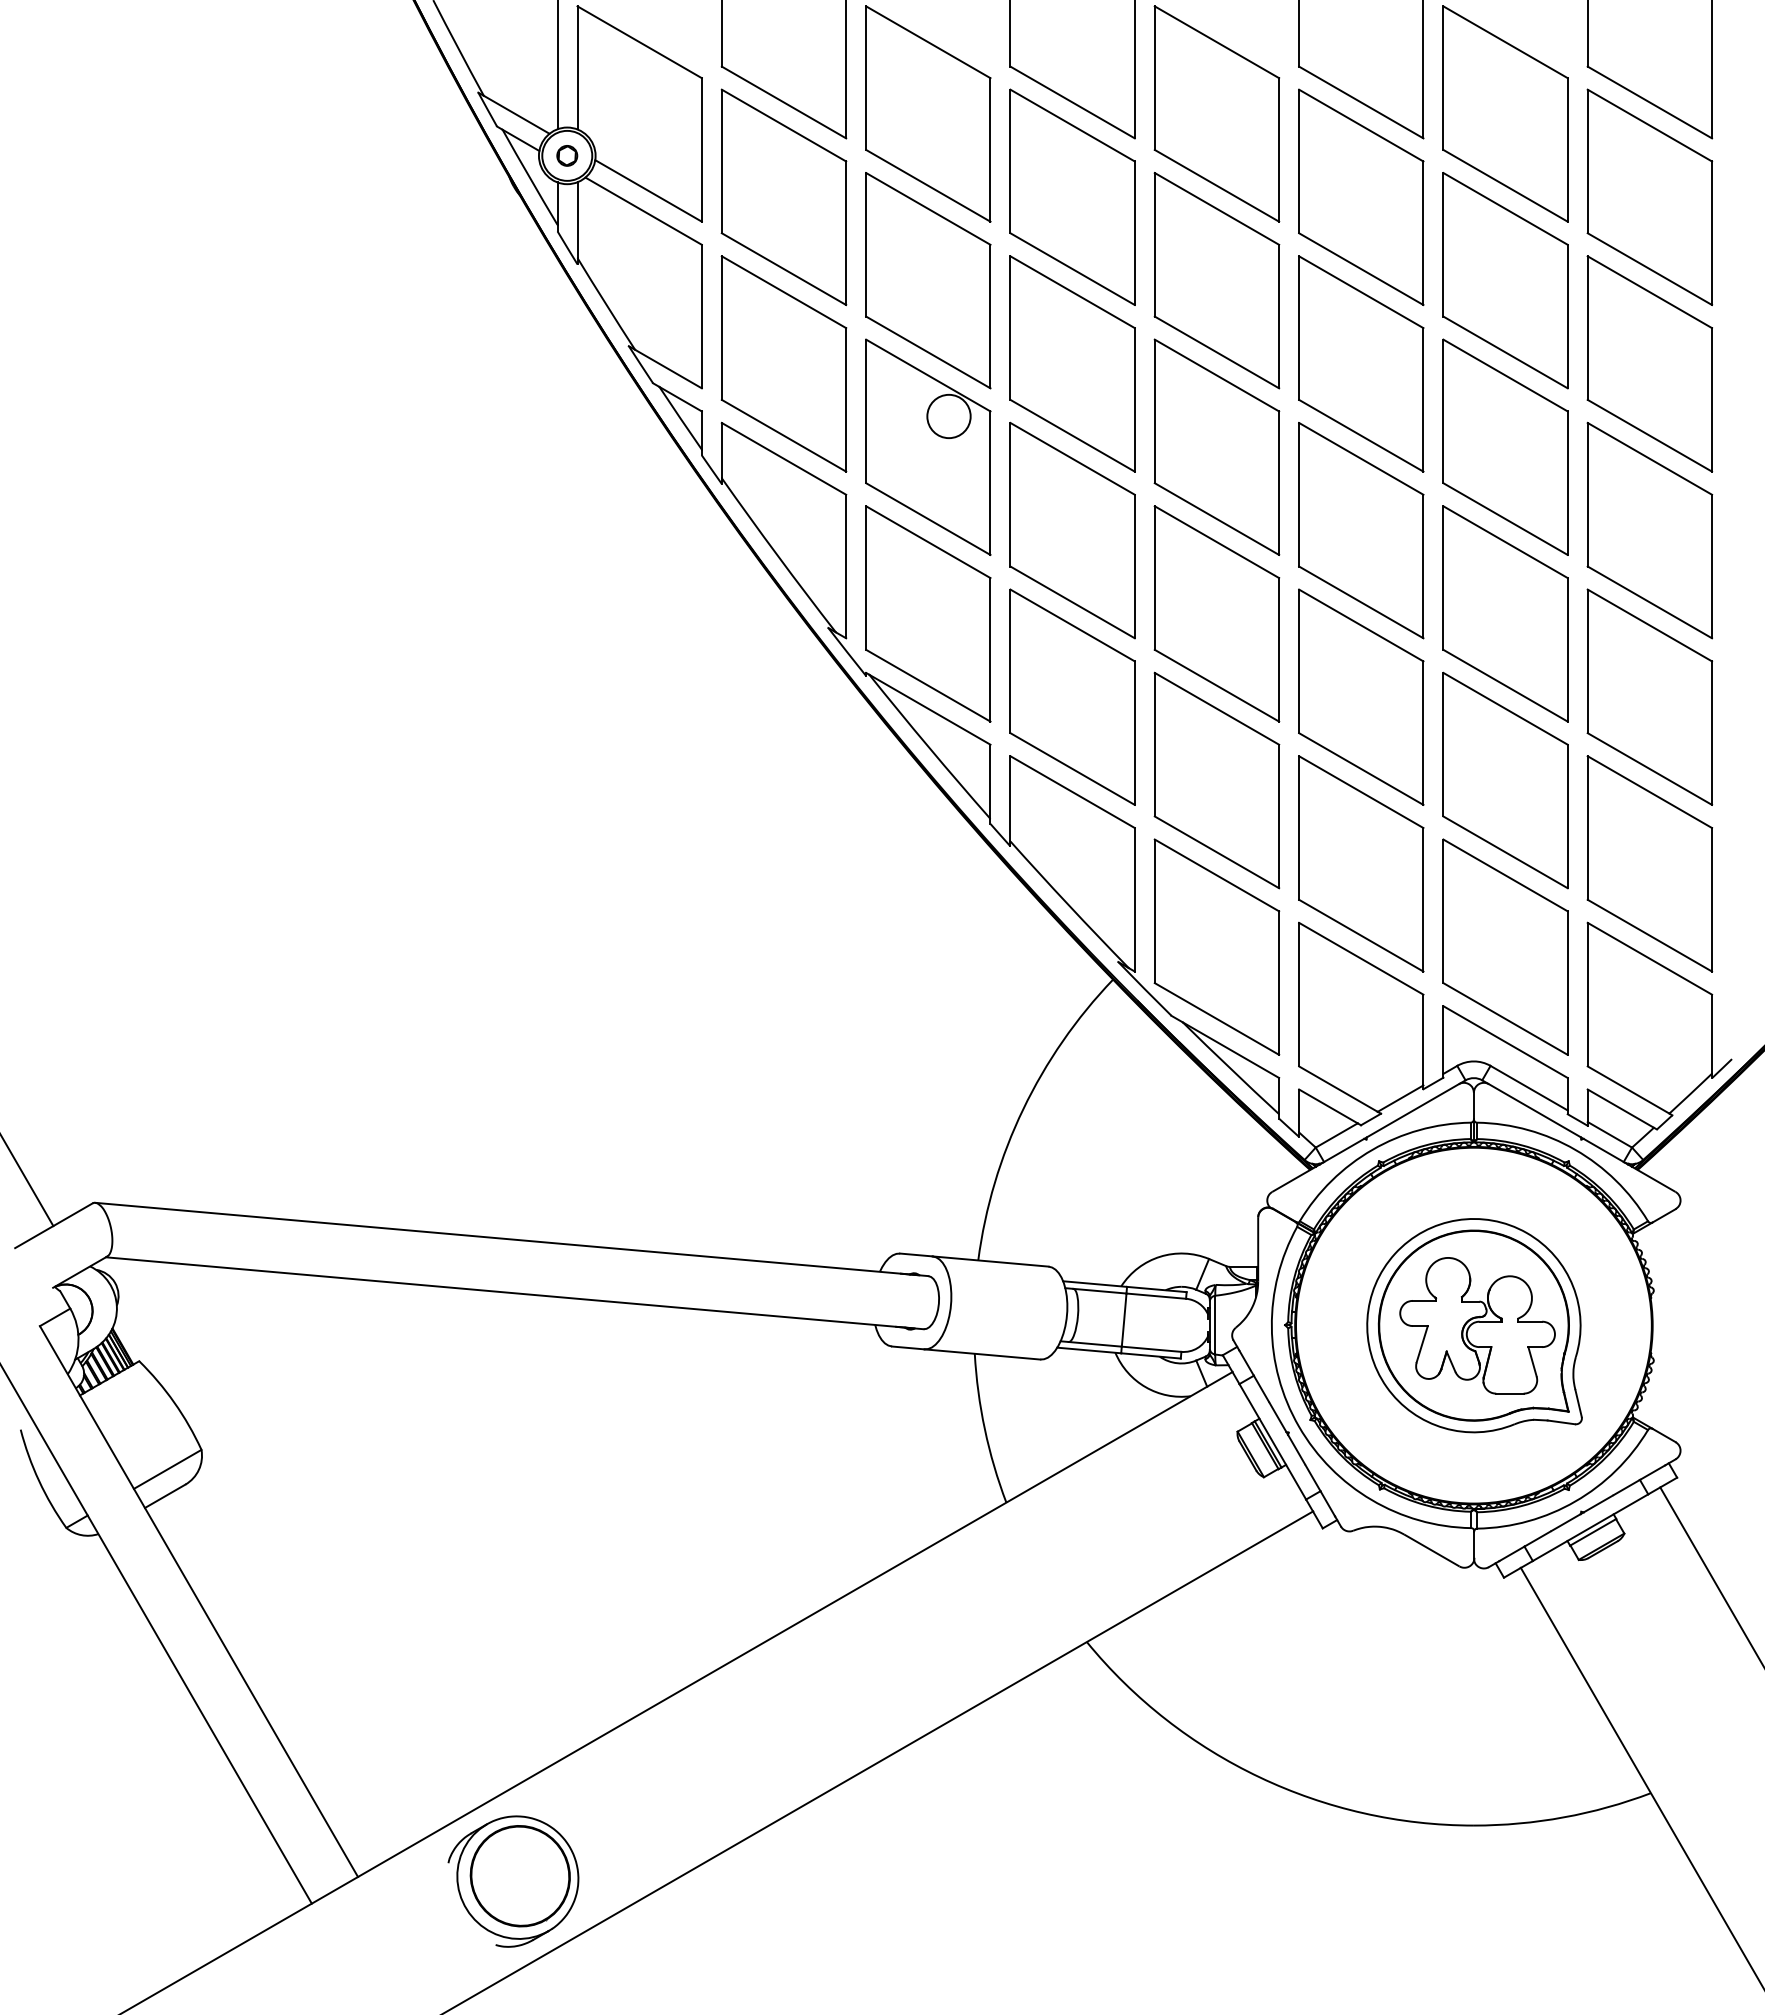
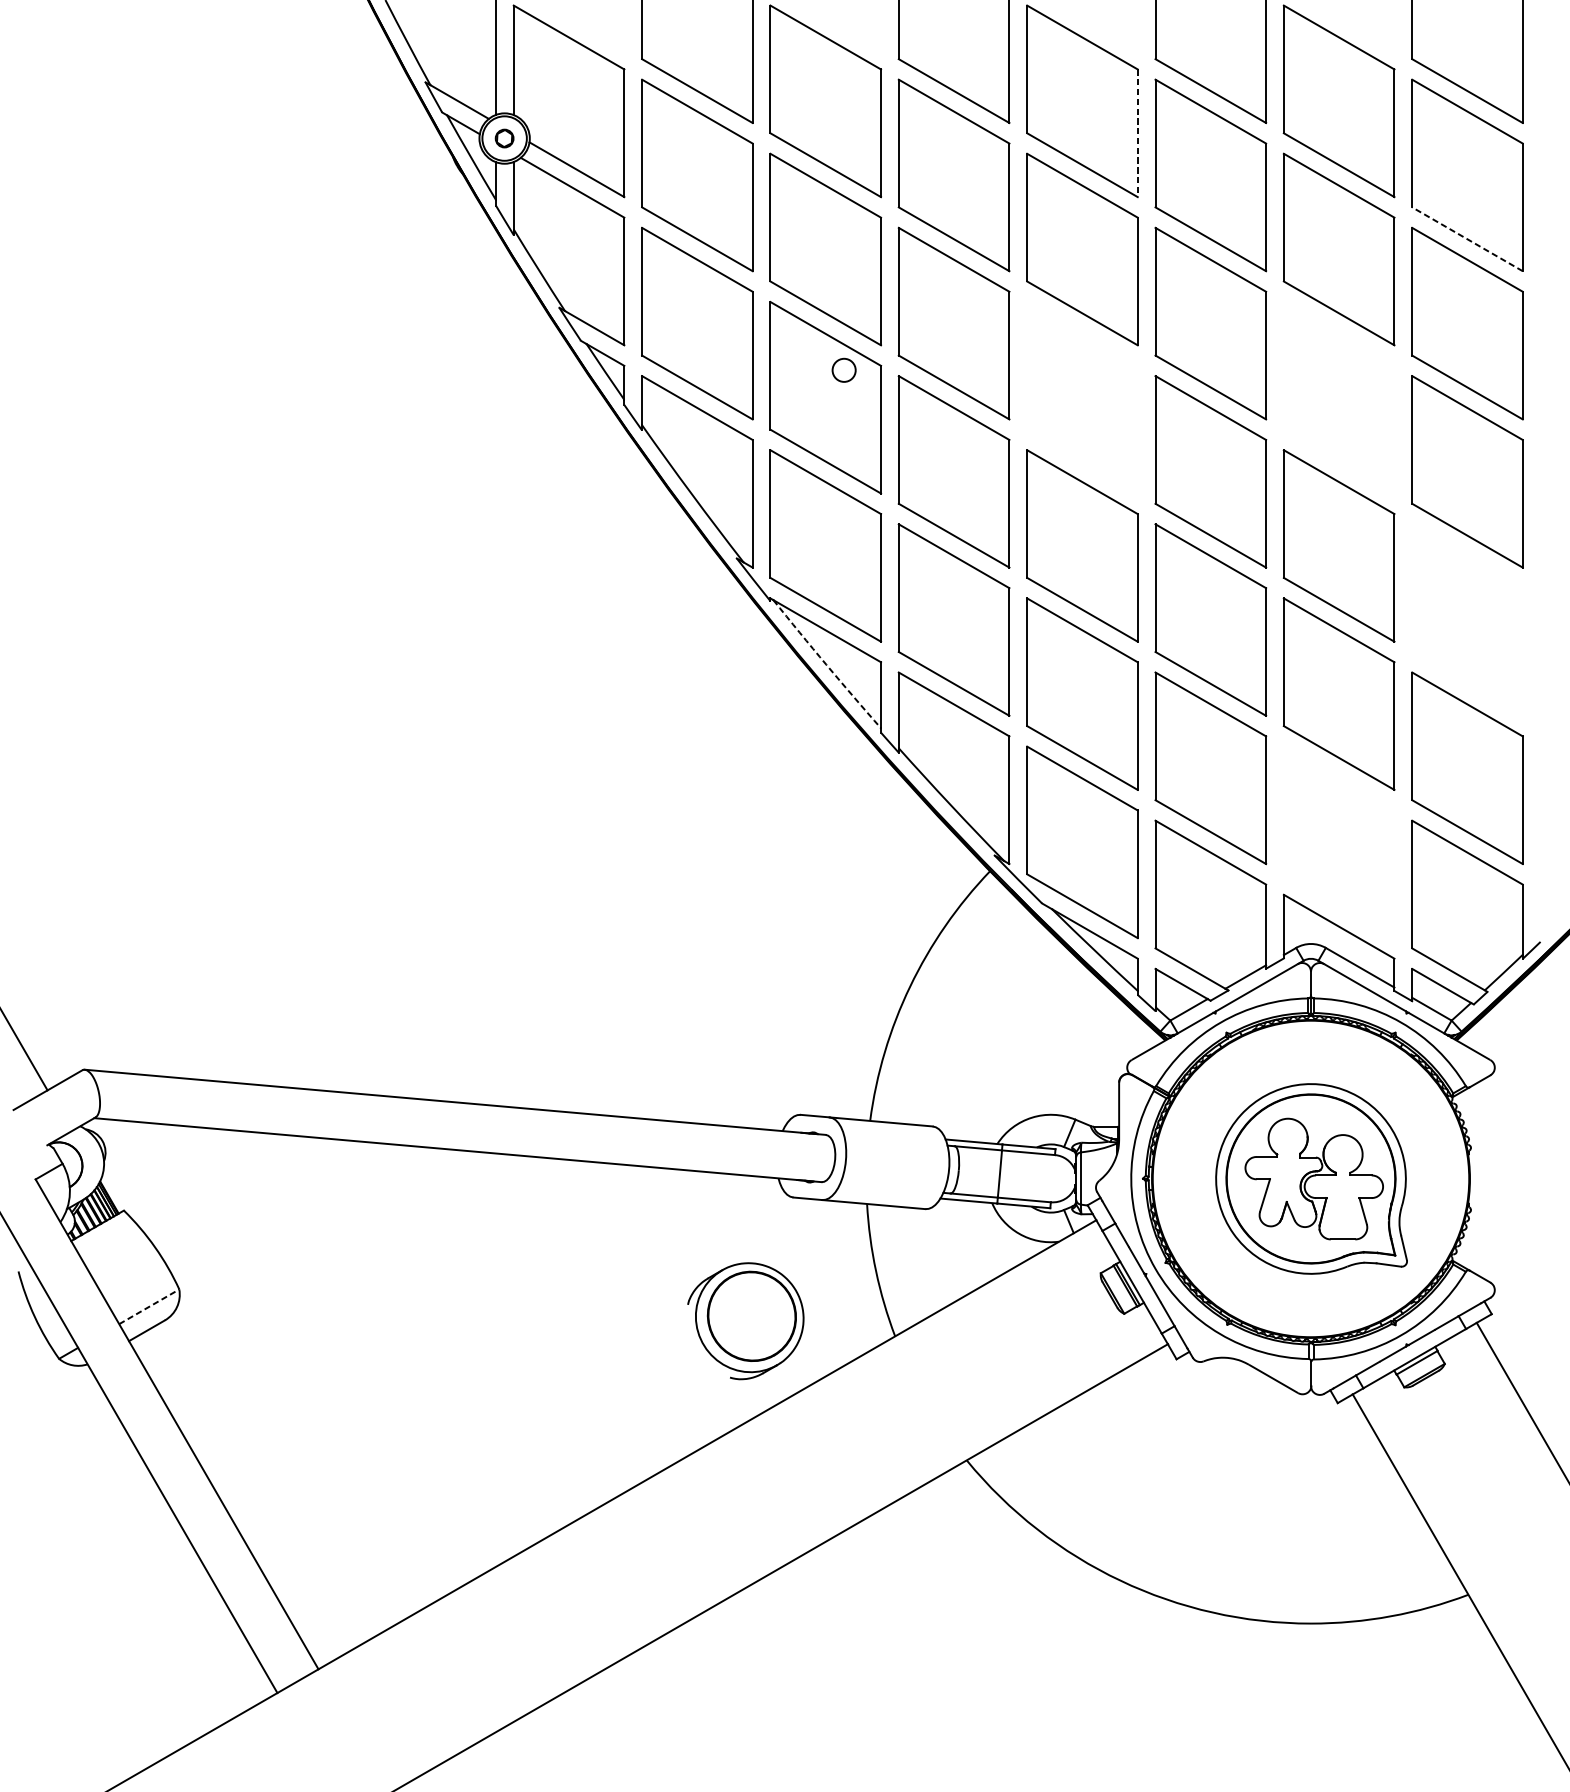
line: (1279, 149) -> (1138, 132), solid -> dashed
line: (1649, 269) -> (1467, 239), solid -> dashed
circle: (948, 416) -> (843, 370), size x0.6
part: (1216, 446) -> (1082, 397), removed
part: (1505, 446) -> (1339, 397), removed
part: (1649, 696) -> (1467, 619), removed
arc: (929, 747) -> (826, 664), solid -> dashed
part: (1505, 946) -> (1339, 841), removed
line: (168, 1469) -> (149, 1306), solid -> dashed
part: (513, 1881) -> (745, 1321), moved

